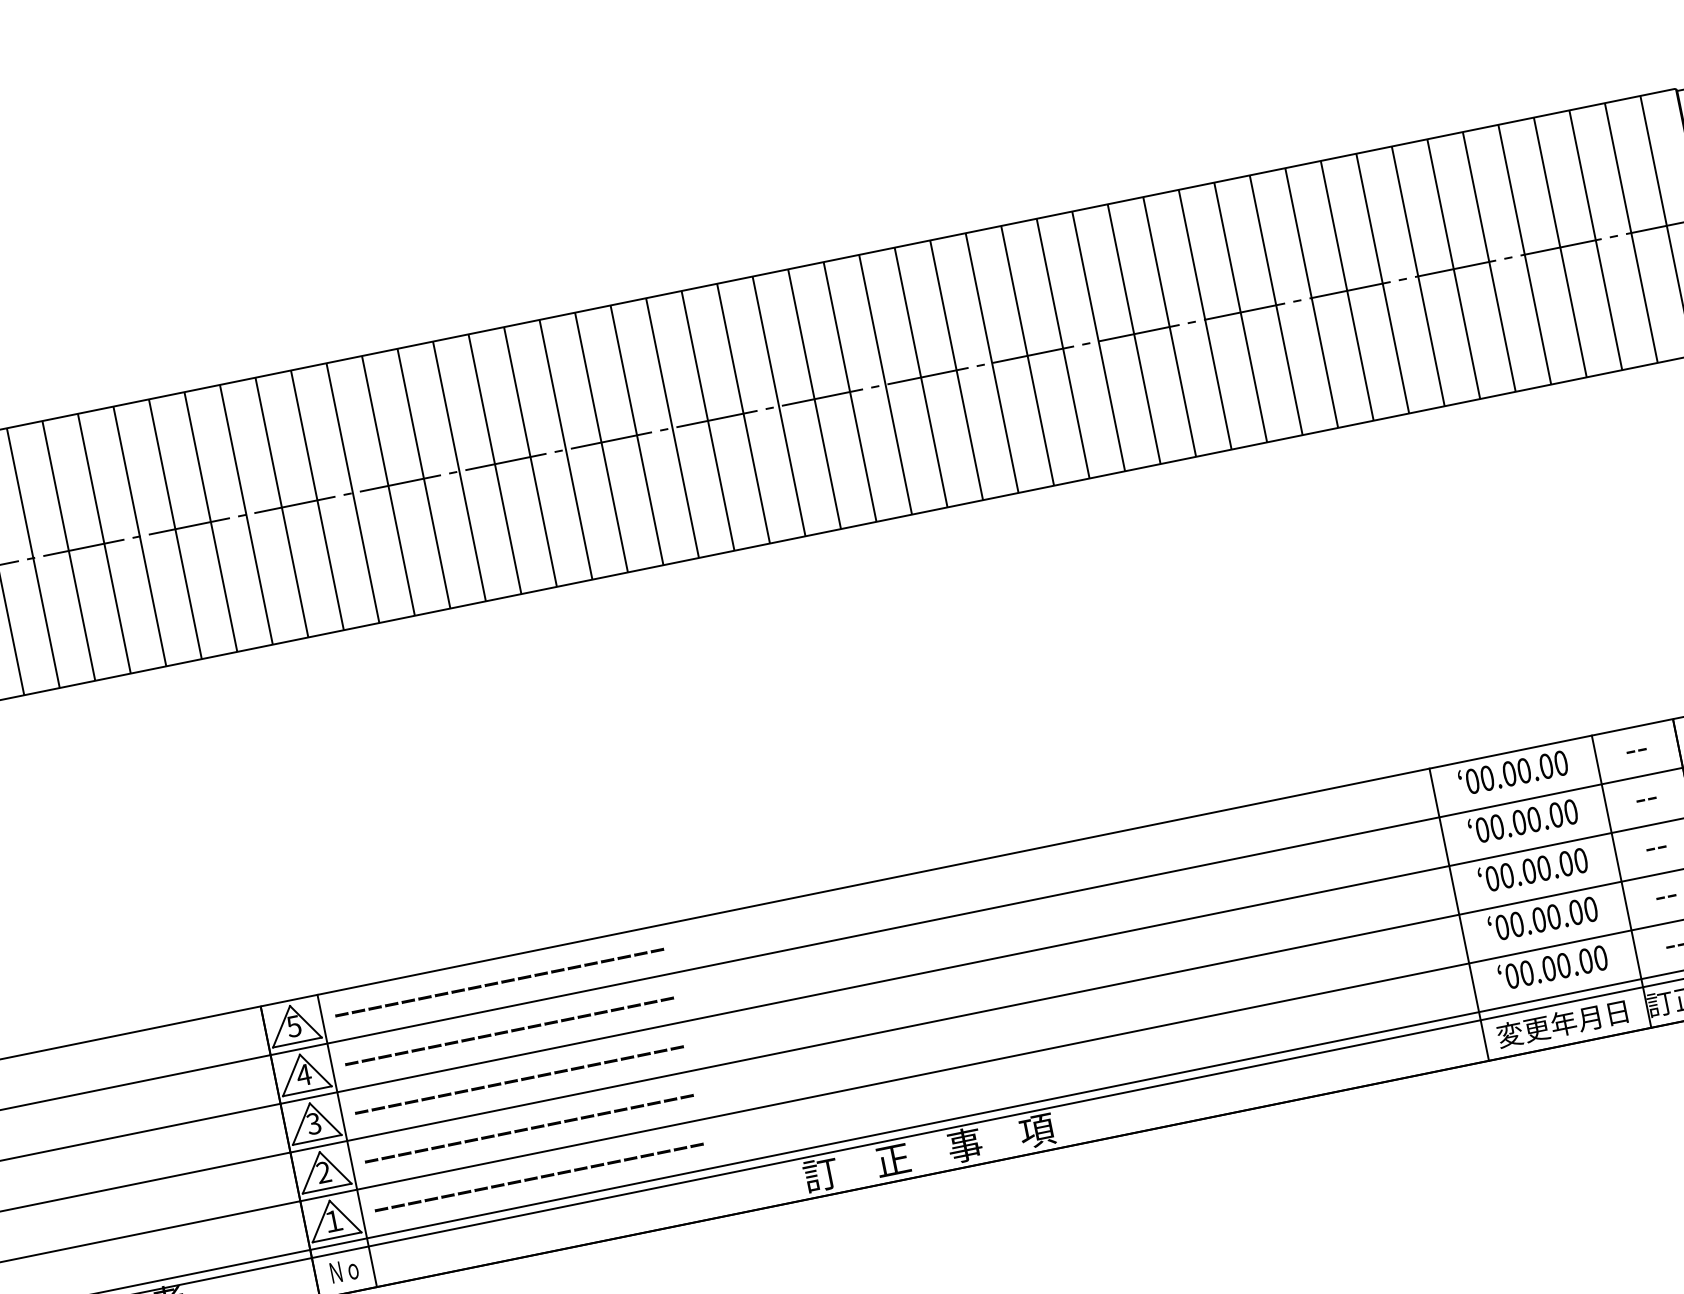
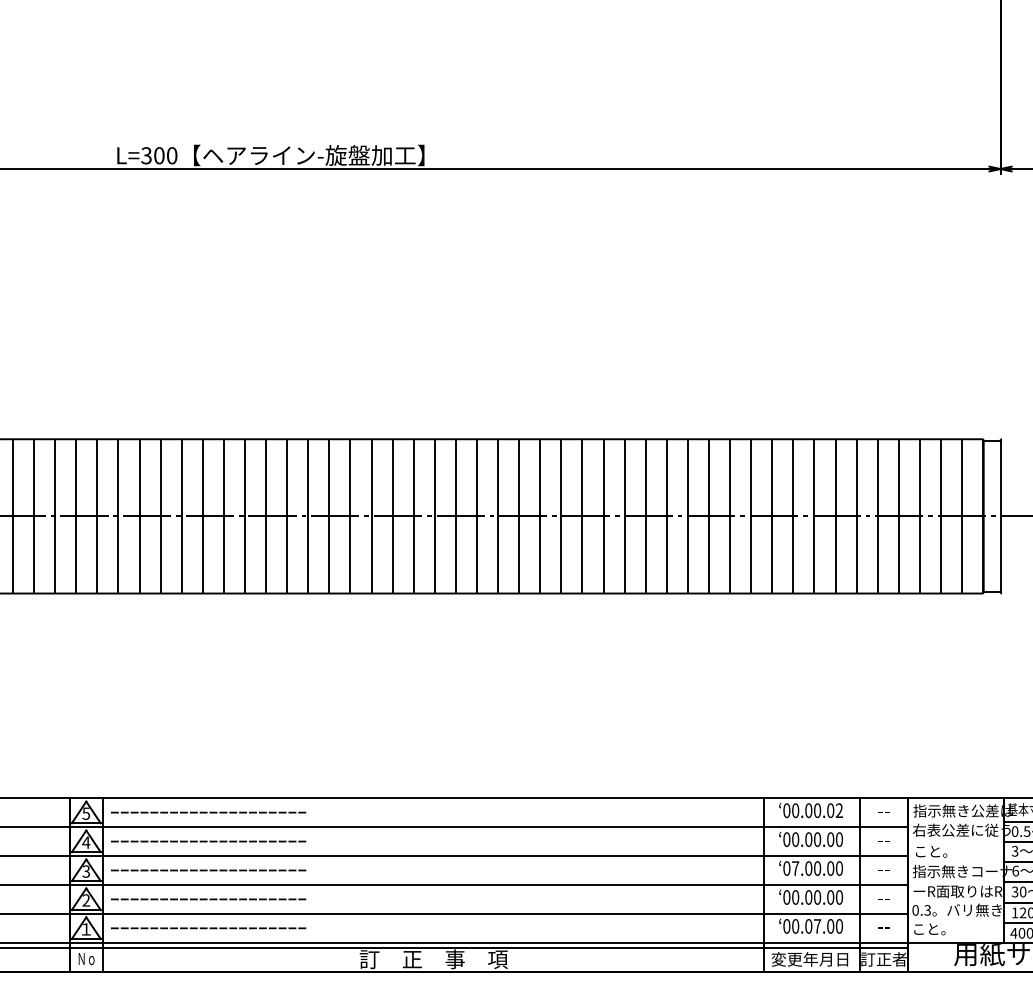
text: (1561, 762) -> (839, 810), 00.00.00 -> 00.00.02
text: (1506, 875) -> (795, 868), 00.00.00 -> 07.00.00
text: (1563, 965) -> (817, 926), 00.00.00 -> 00.07.00

